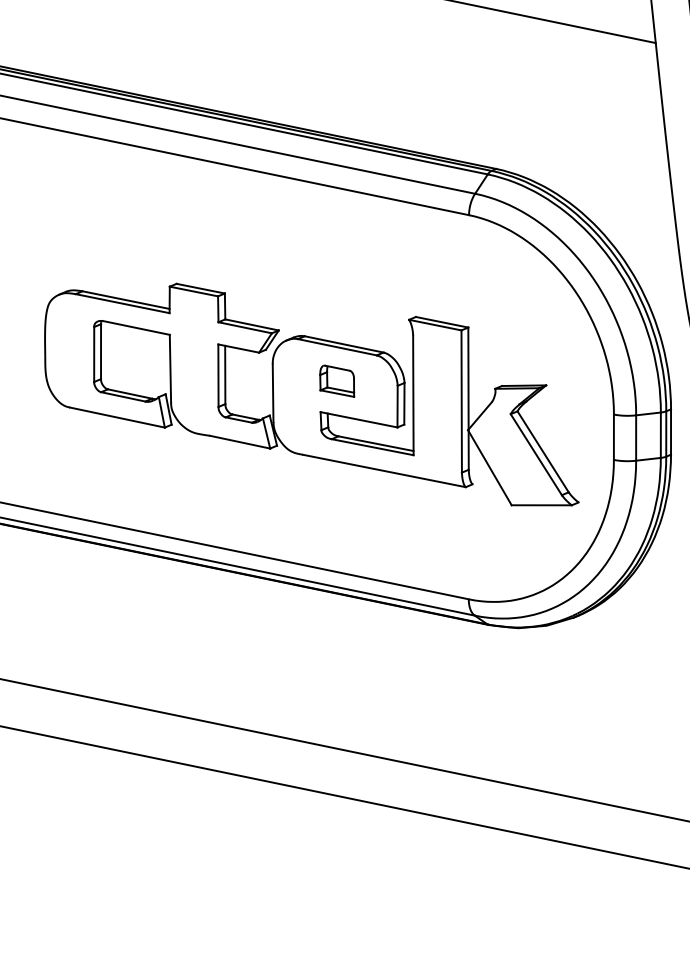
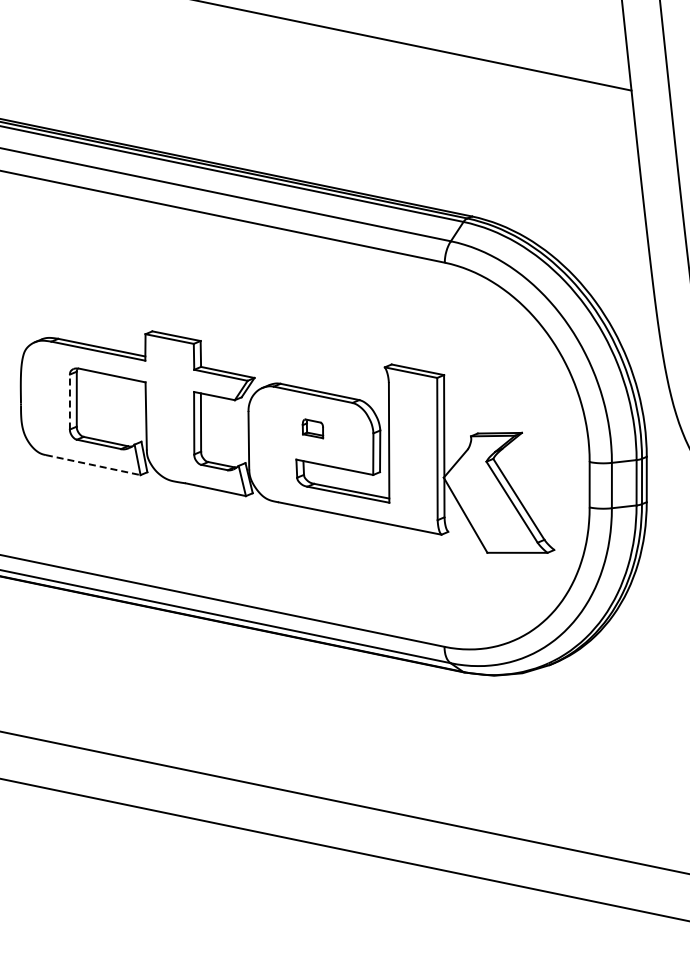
line: (93, 353) -> (69, 401), solid -> dashed
part: (336, 380) -> (312, 428), size x0.6
line: (117, 417) -> (93, 465), solid -> dashed

